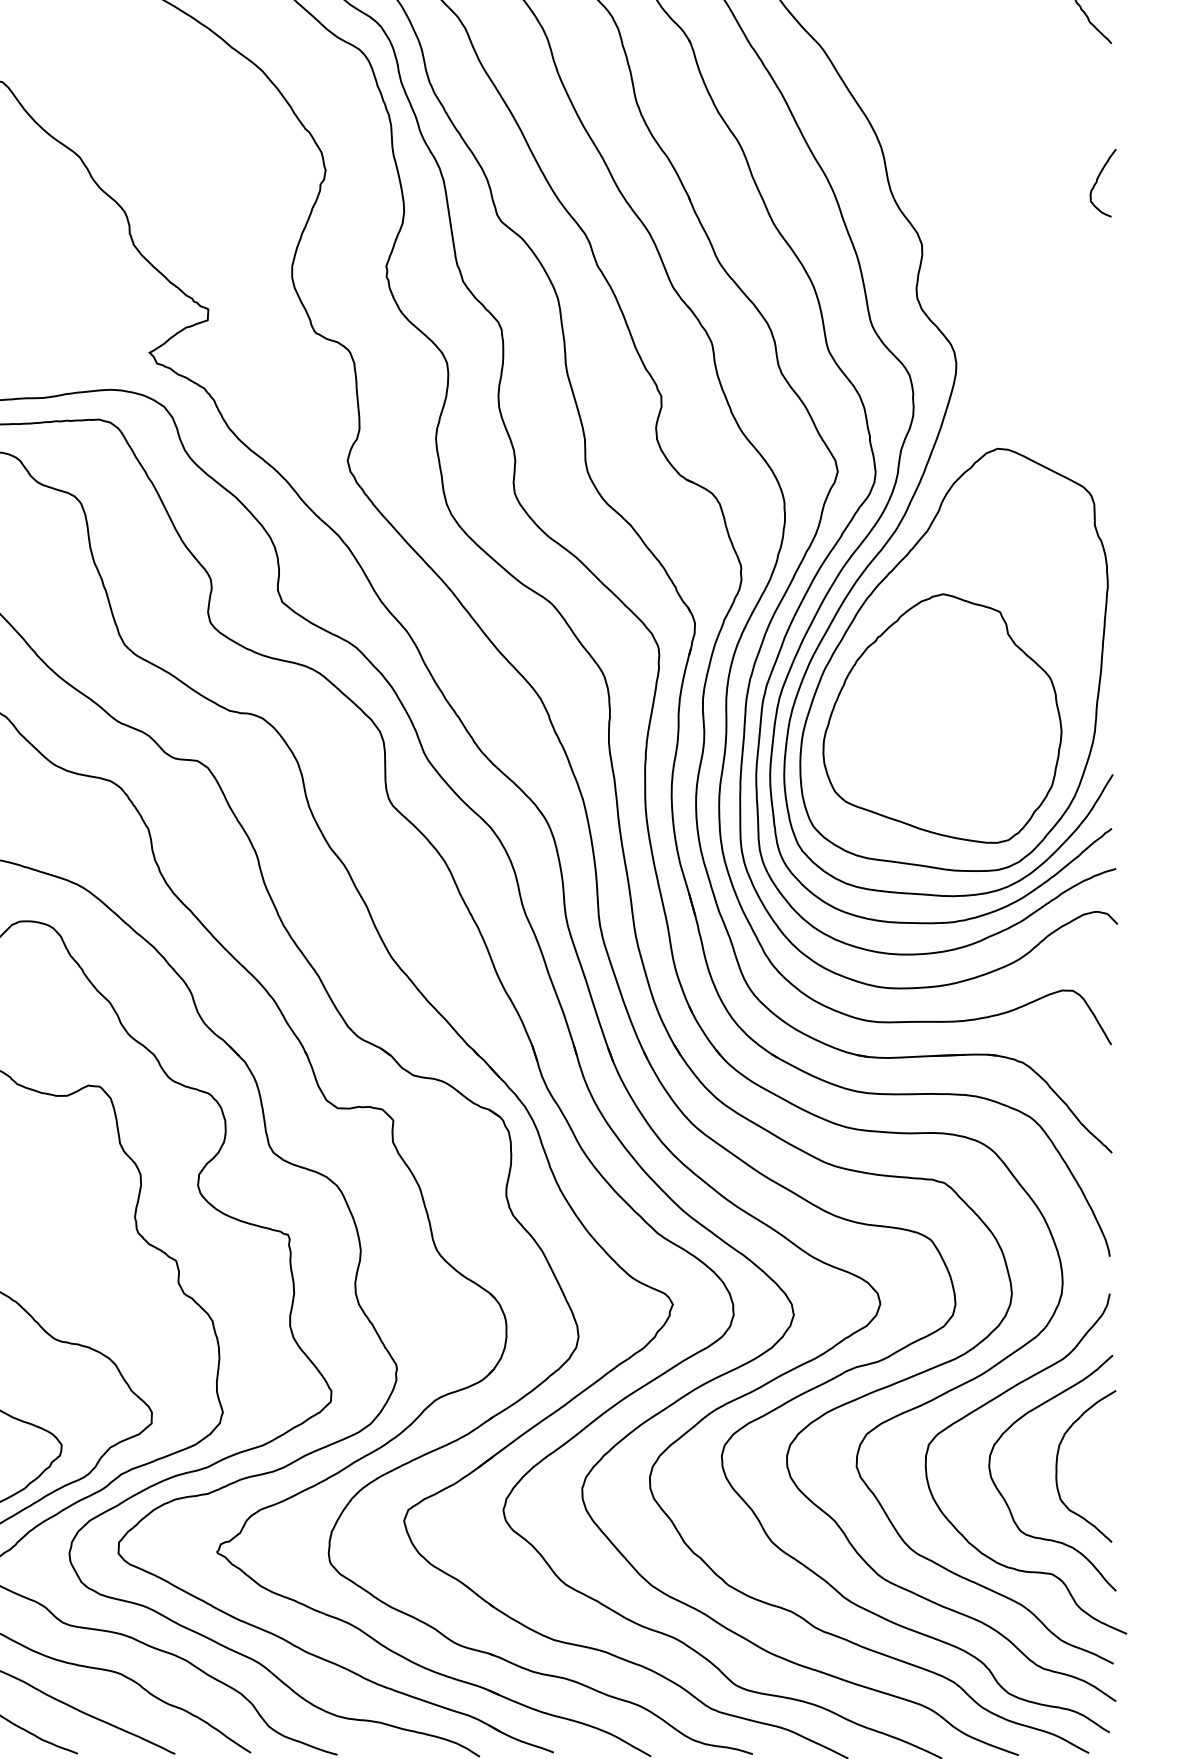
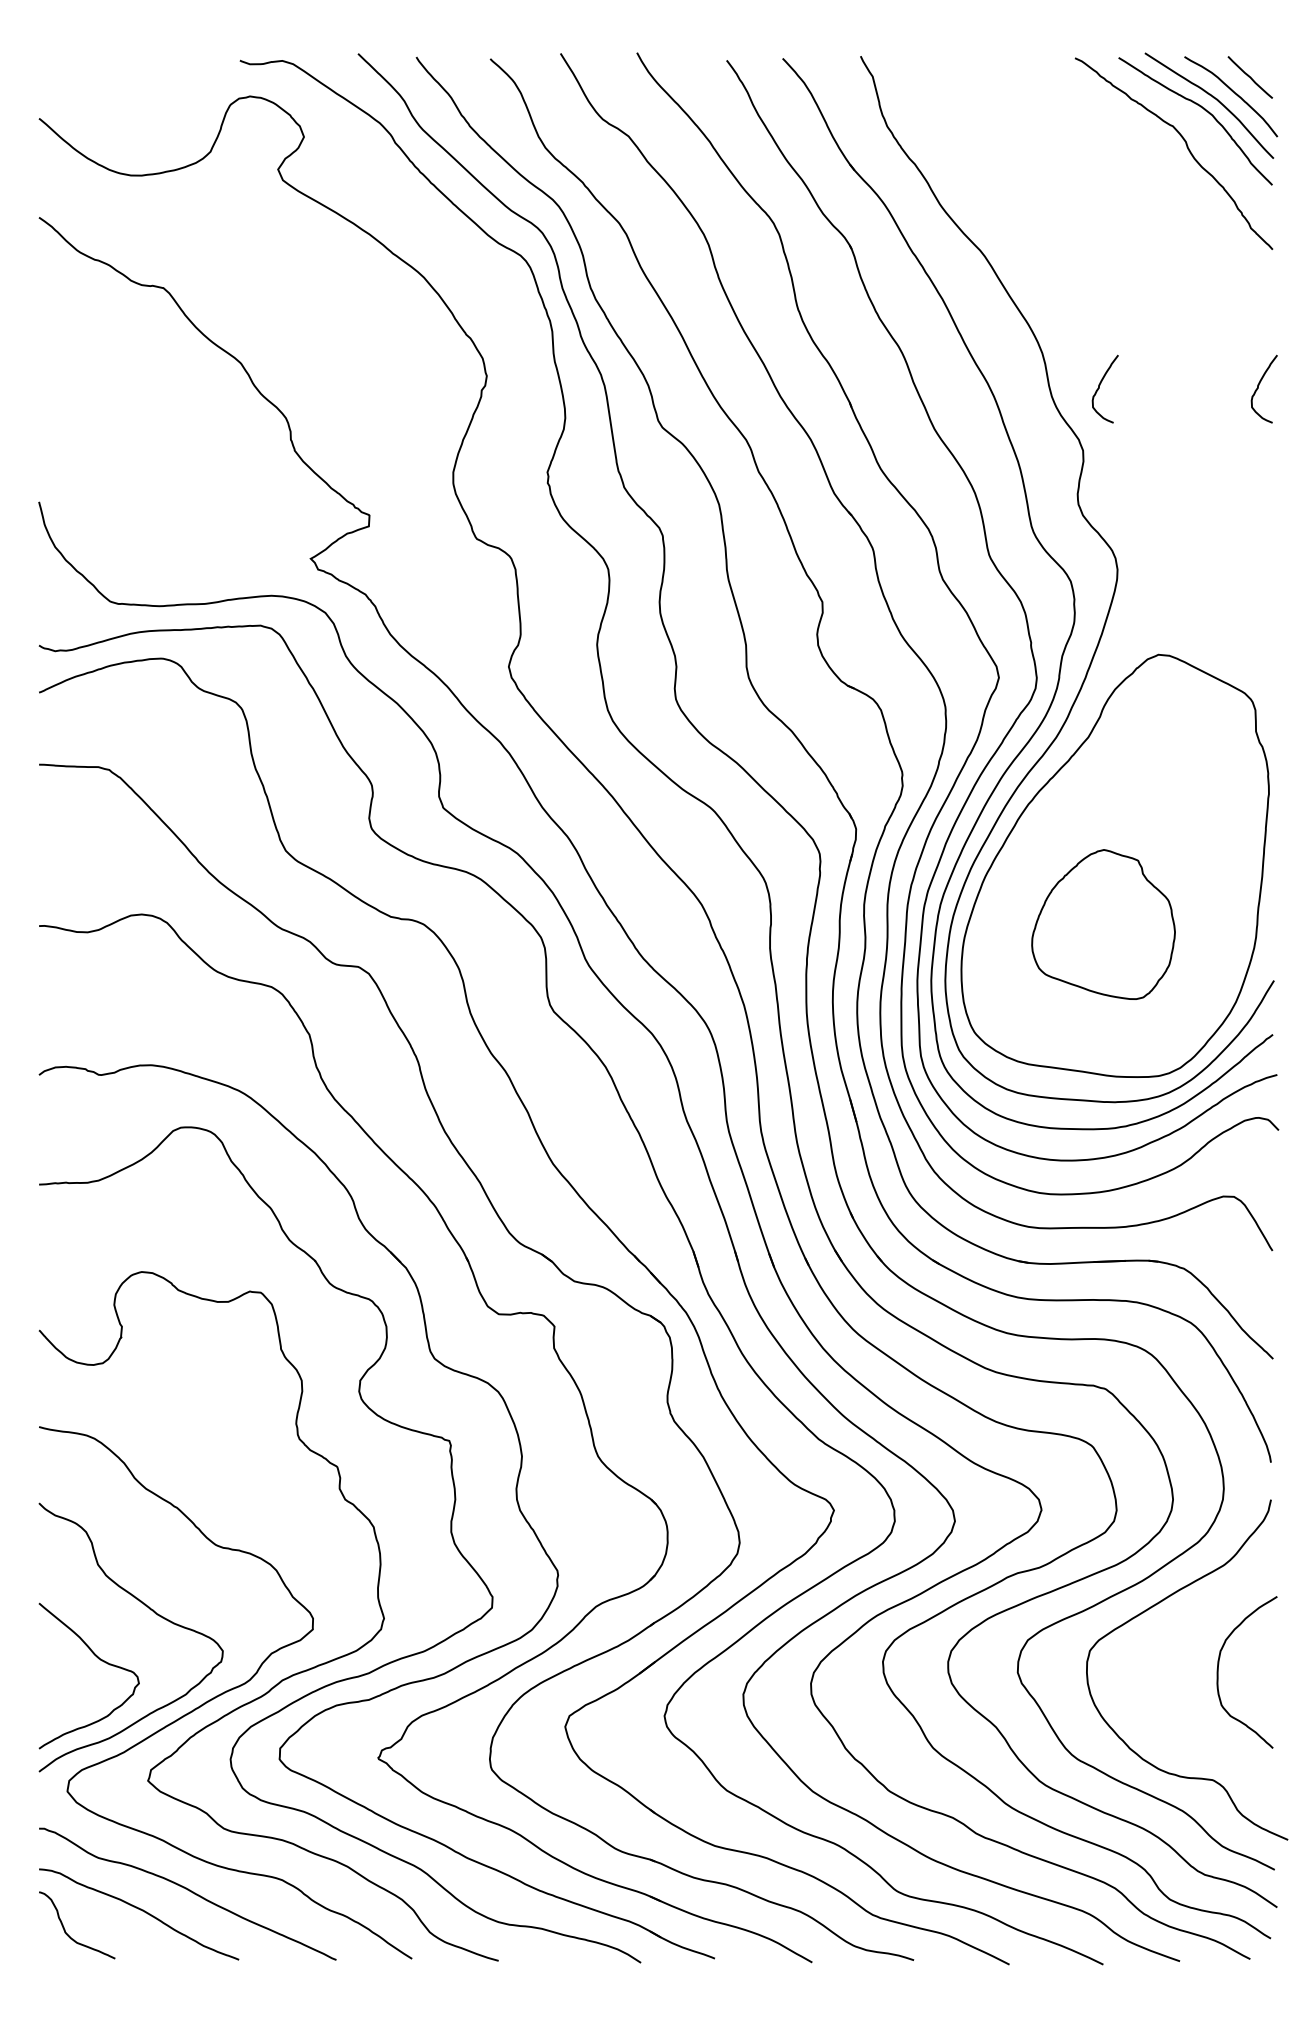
curve: (939, 179) -> (1100, 385), added
part: (942, 718) -> (1103, 924), size x0.6
curve: (1007, 1502) -> (1168, 1708), removed

